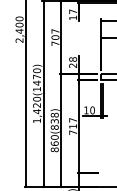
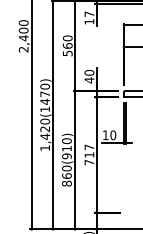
text: (55, 37) -> (67, 45), 707 -> 560
text: (73, 62) -> (89, 76), 28 -> 40
text: (54, 121) -> (66, 148), 860(838) -> 860(910)

